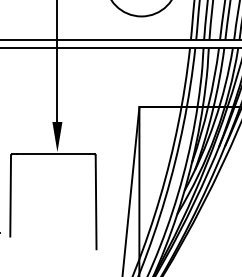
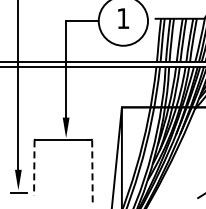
line: (10, 195) -> (34, 167), solid -> dashed
line: (96, 202) -> (92, 172), solid -> dashed

